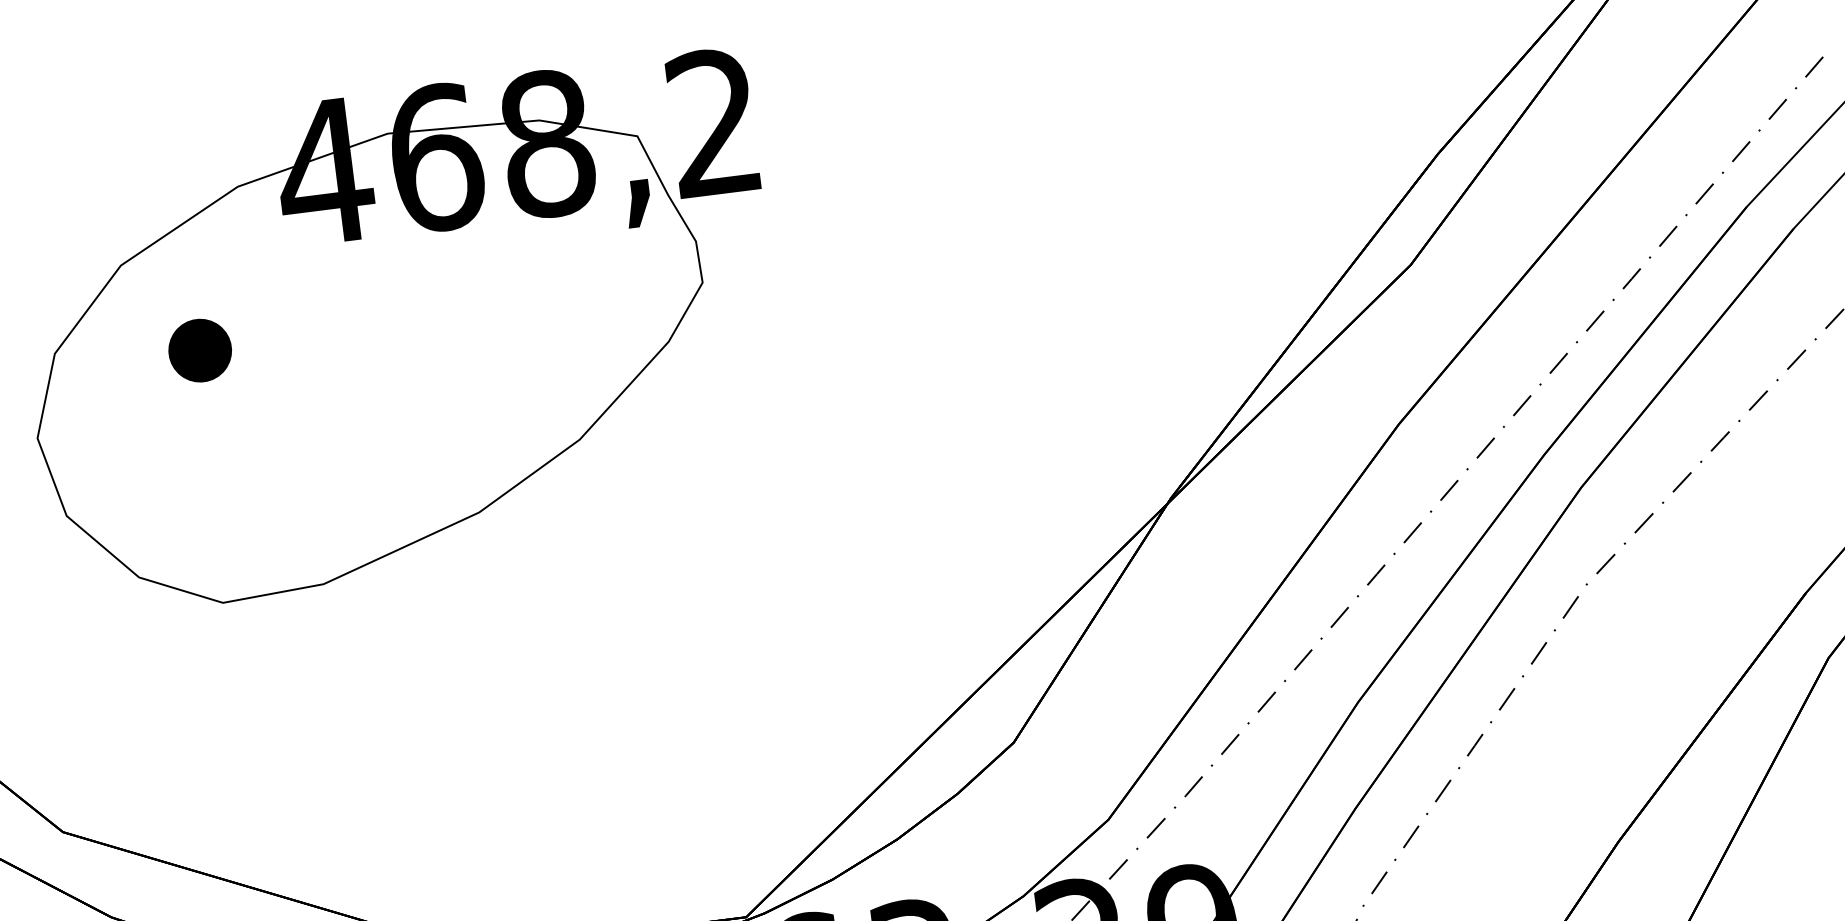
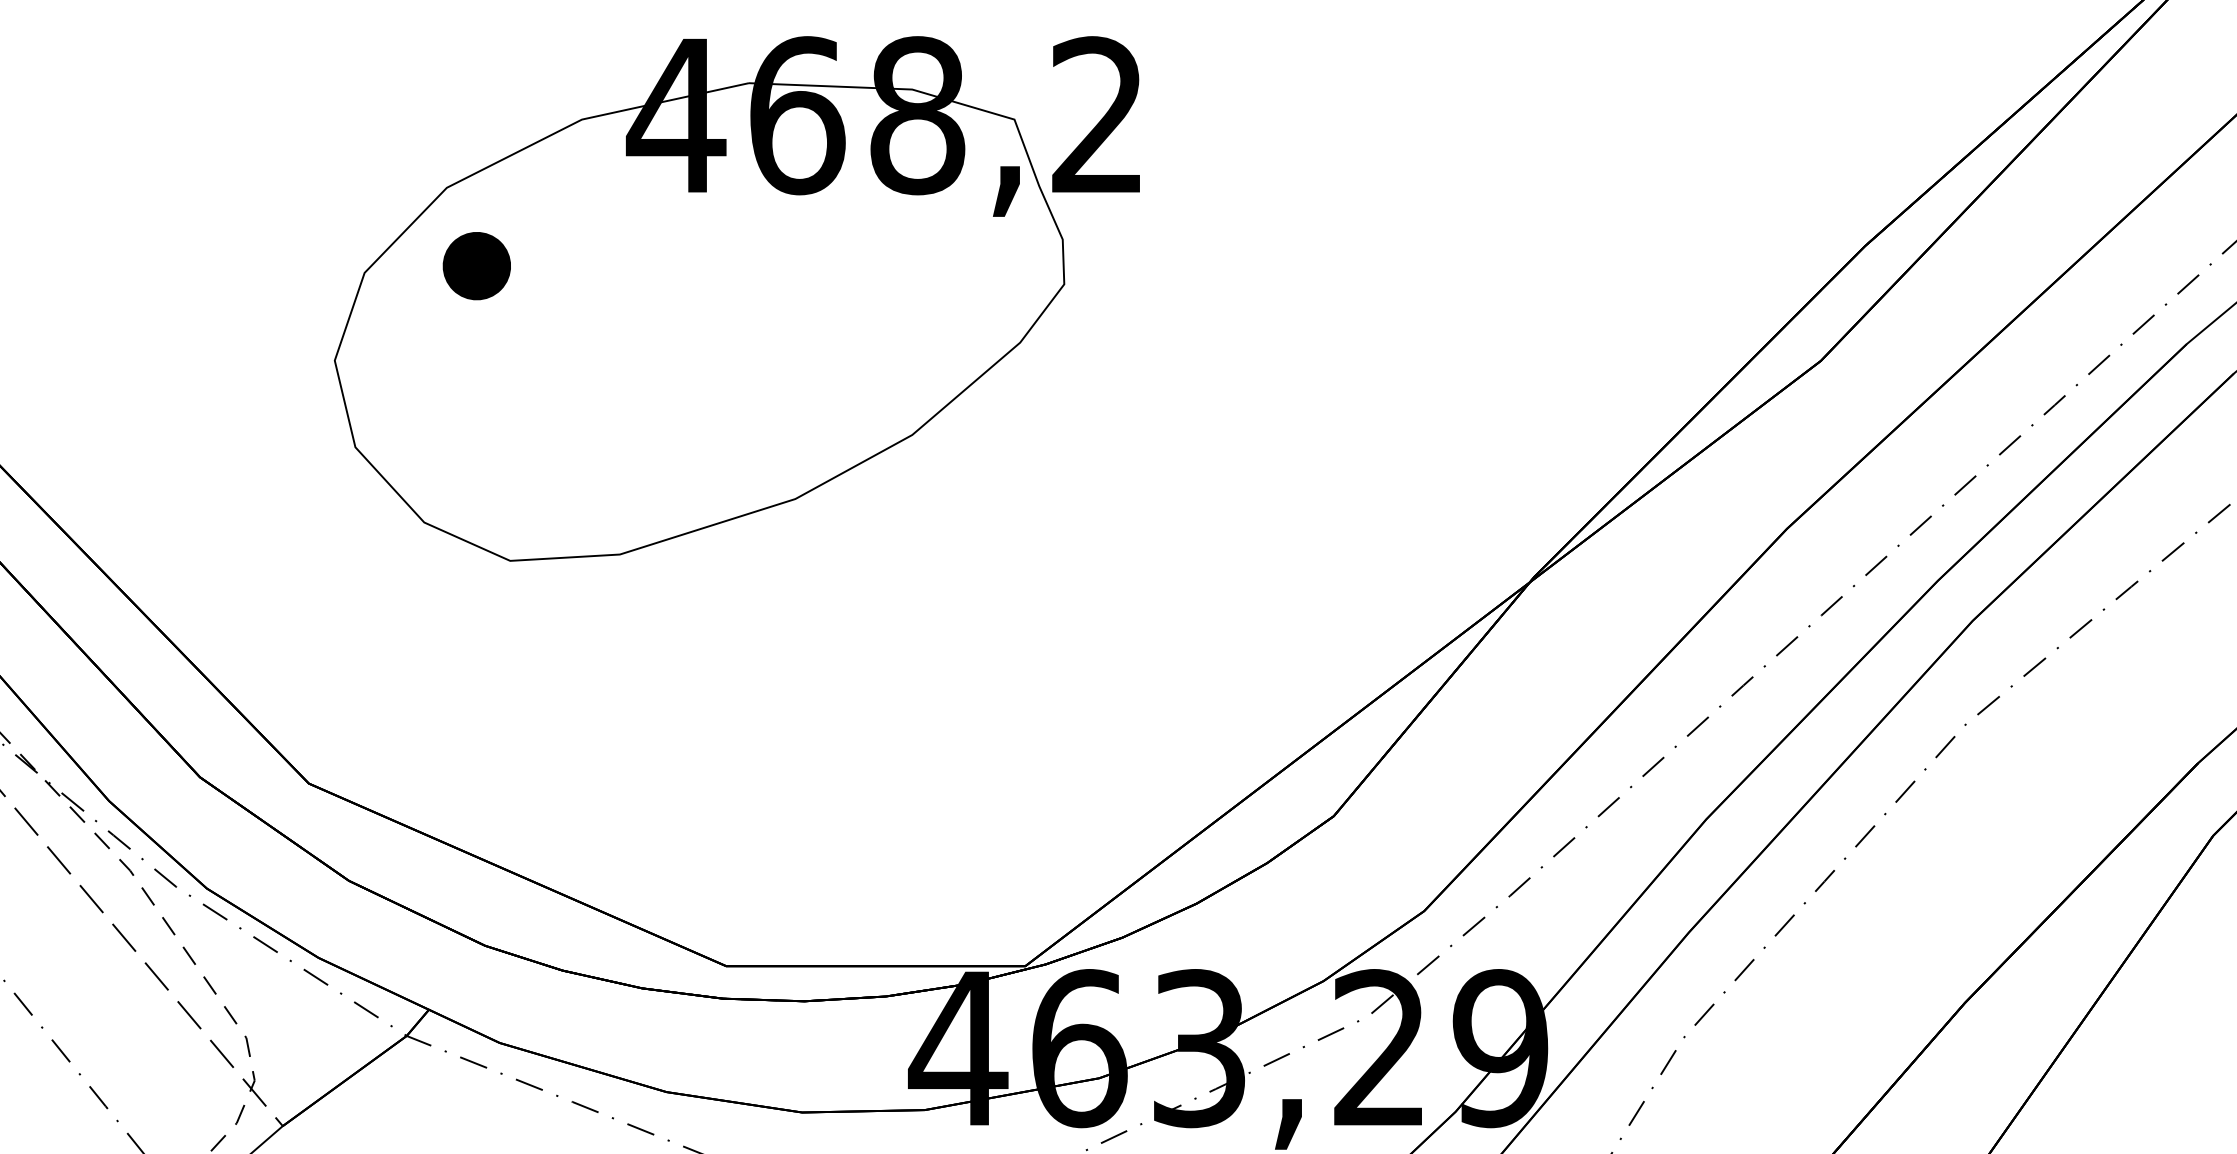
part: (199, 351) -> (476, 266), moved

